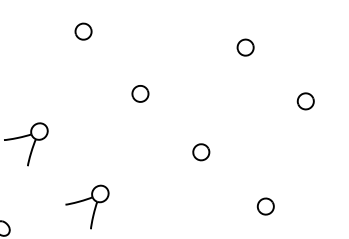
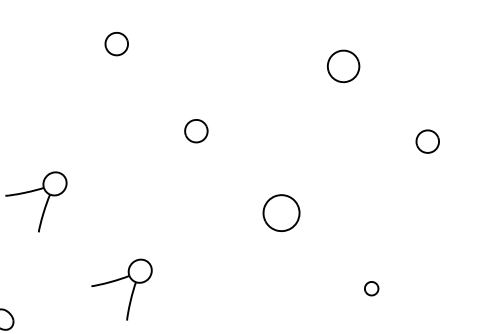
part: (245, 47) -> (343, 66), size x1.4
part: (201, 152) -> (281, 212), size x1.6
part: (265, 206) -> (371, 288), size x0.6

